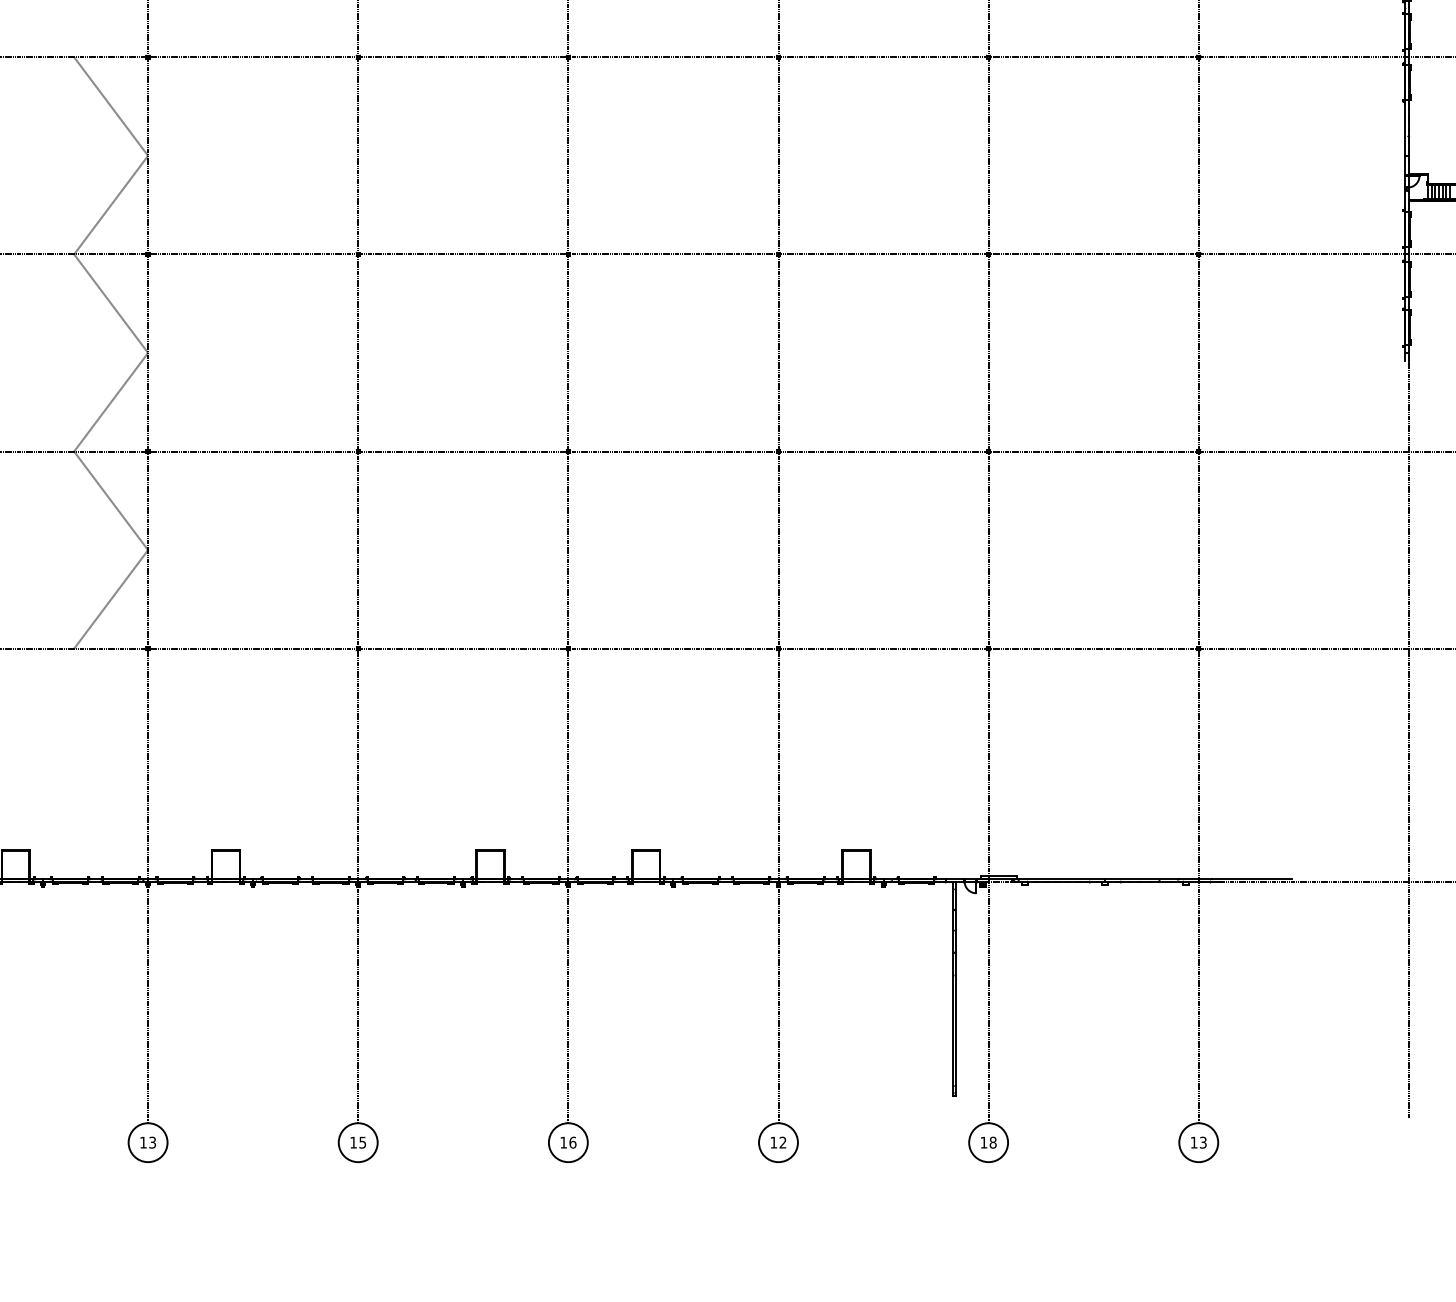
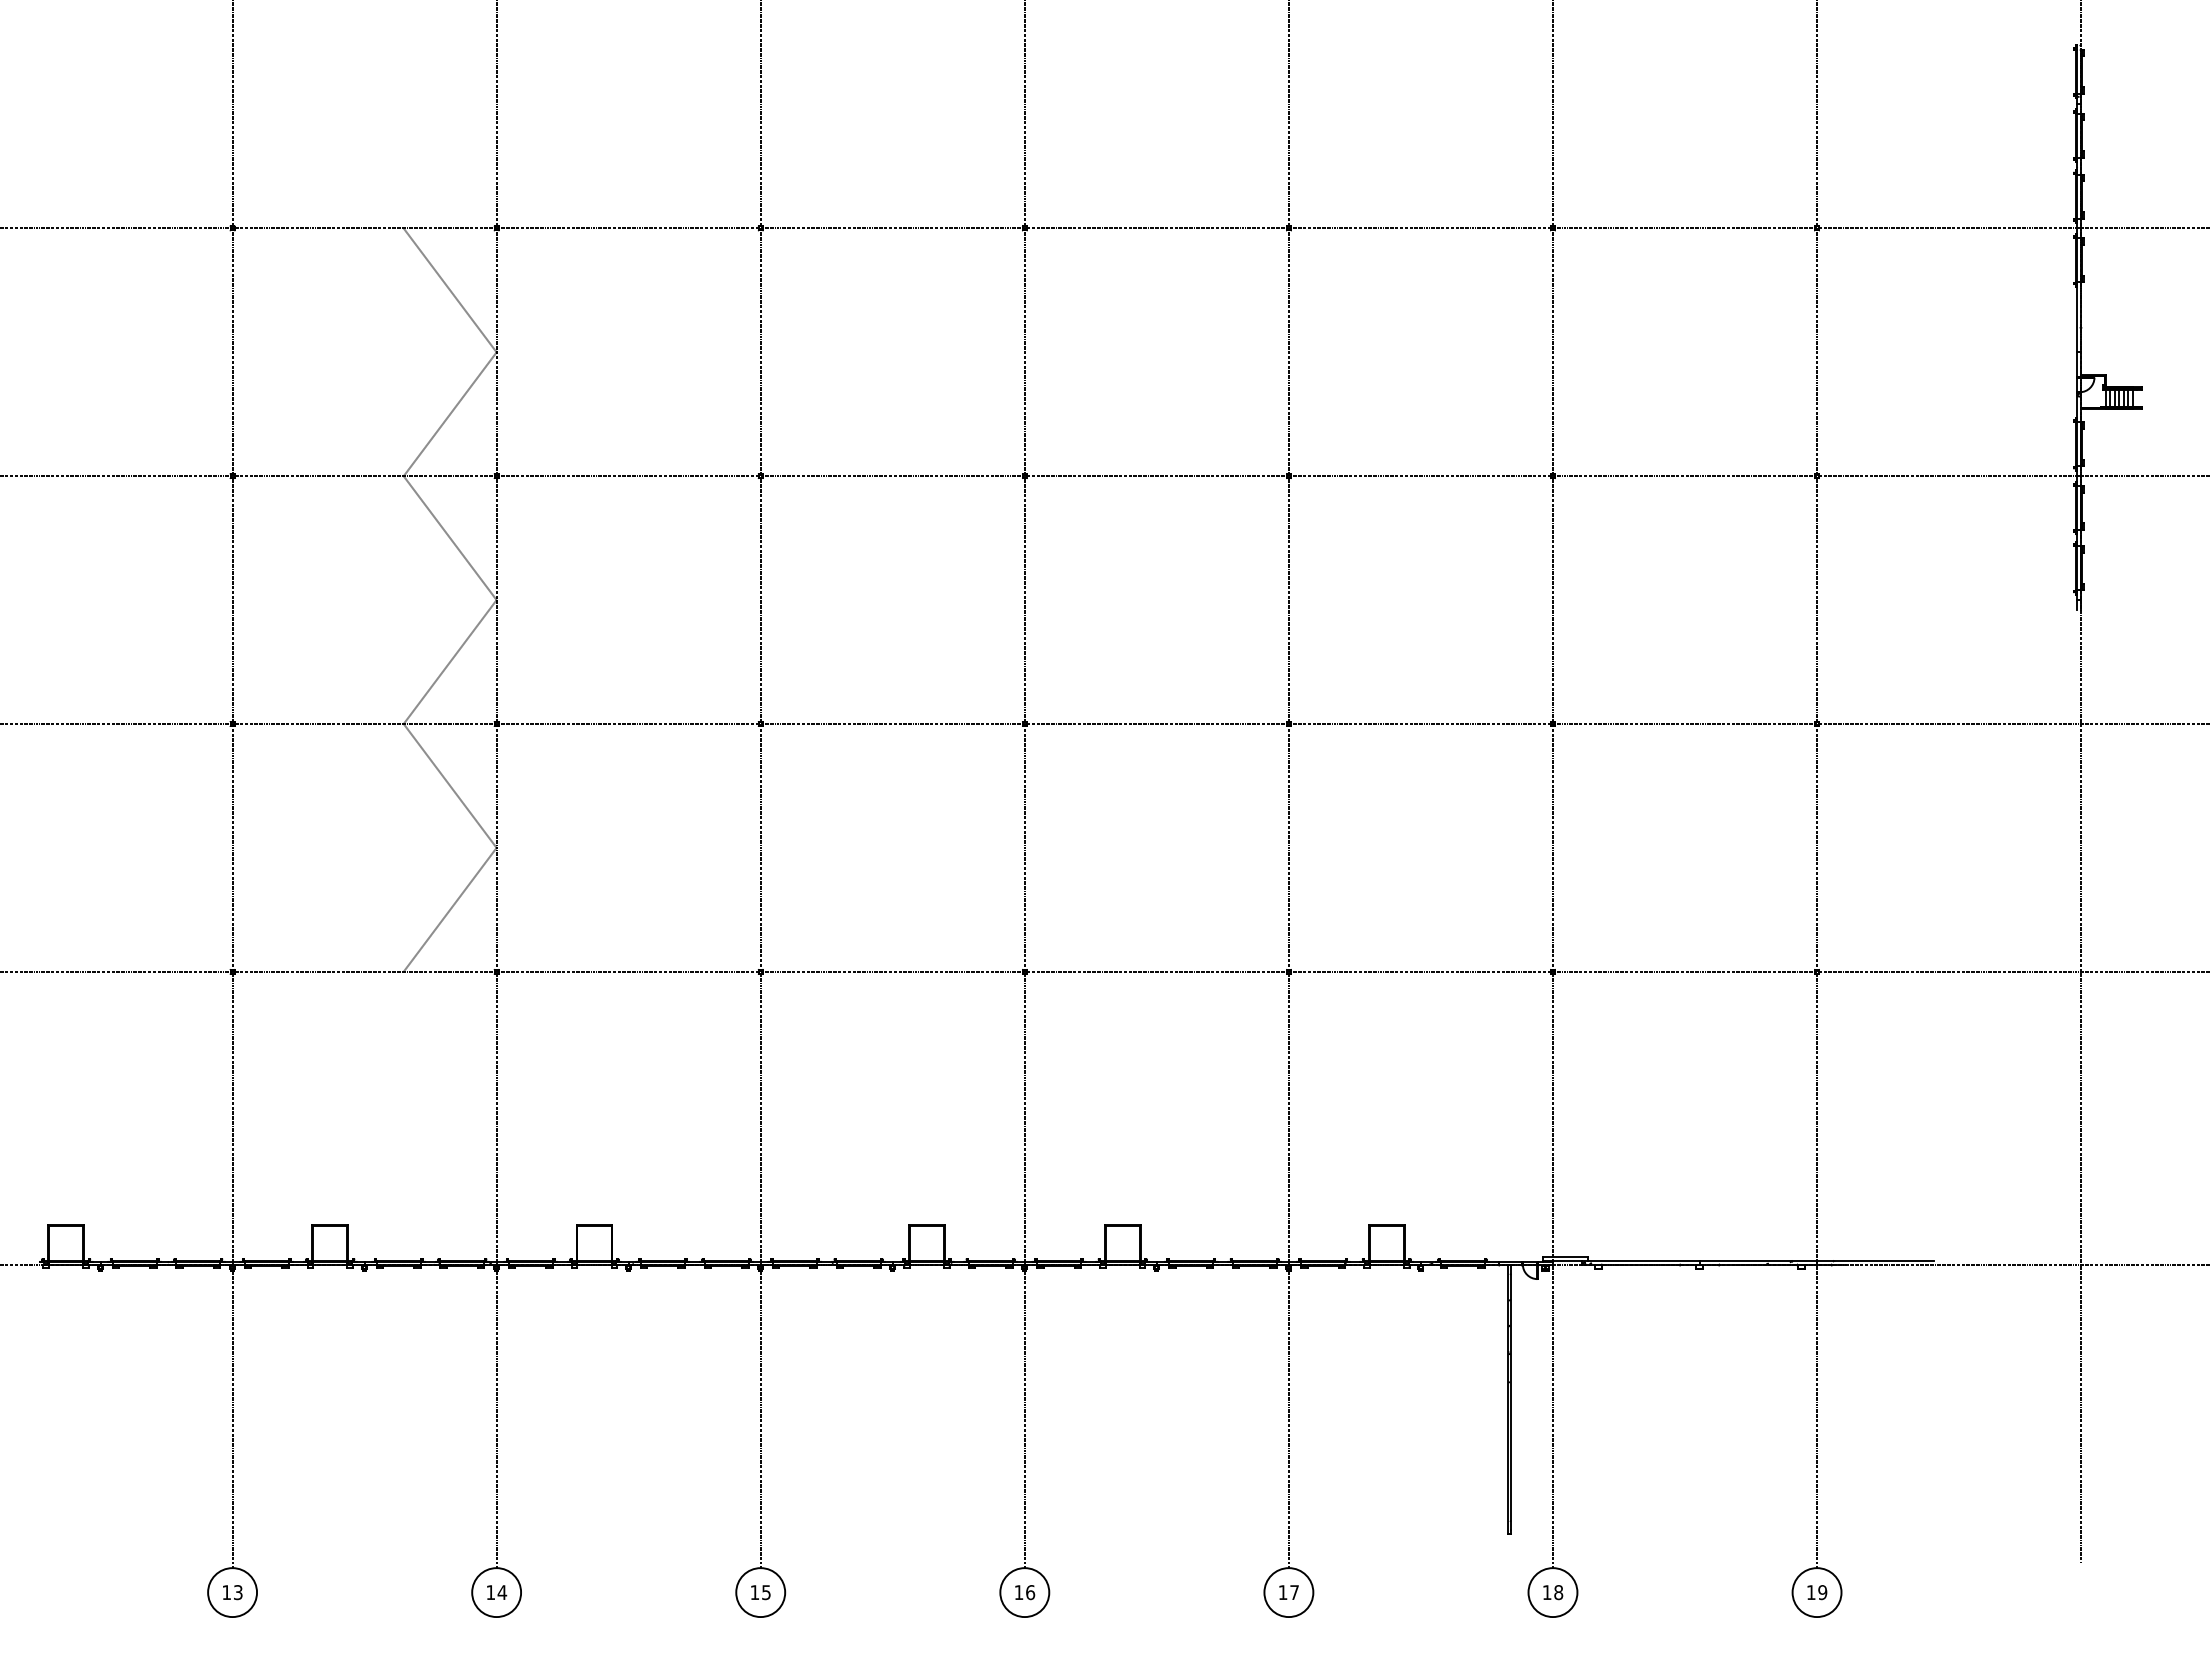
text: (152, 1142) -> (502, 1592), 13 -> 14
text: (782, 1142) -> (1294, 1592), 12 -> 17
text: (1203, 1142) -> (1822, 1592), 13 -> 19

